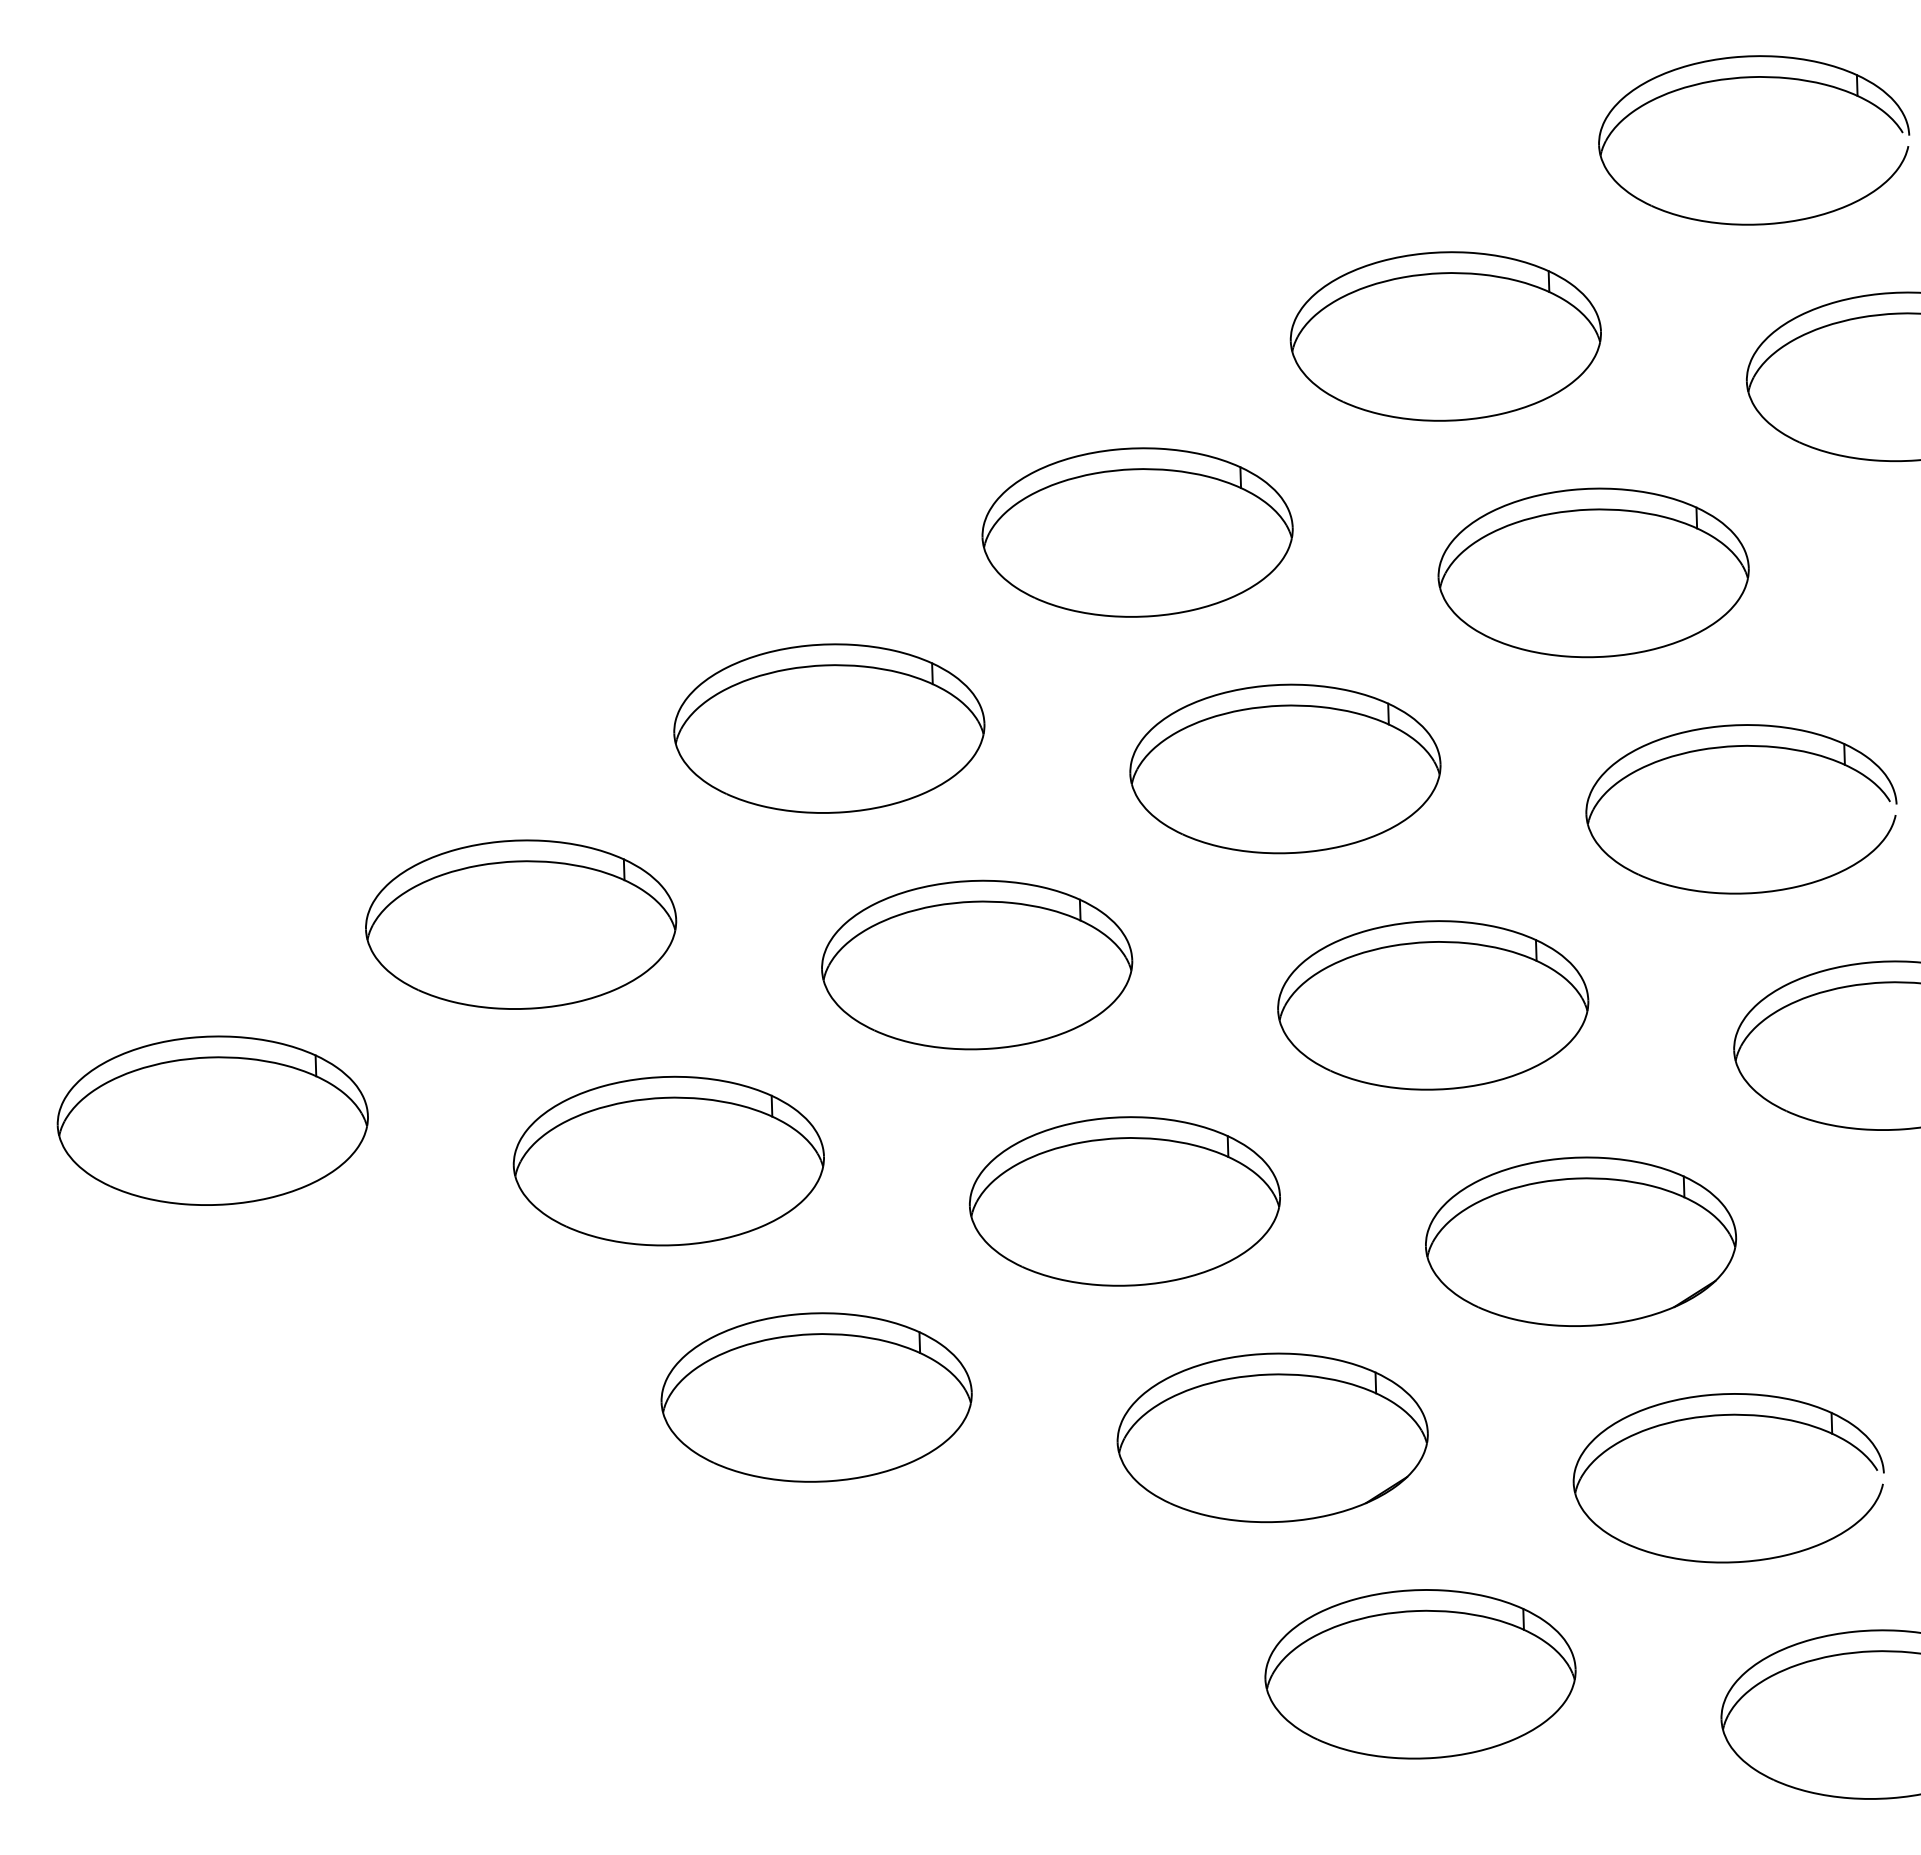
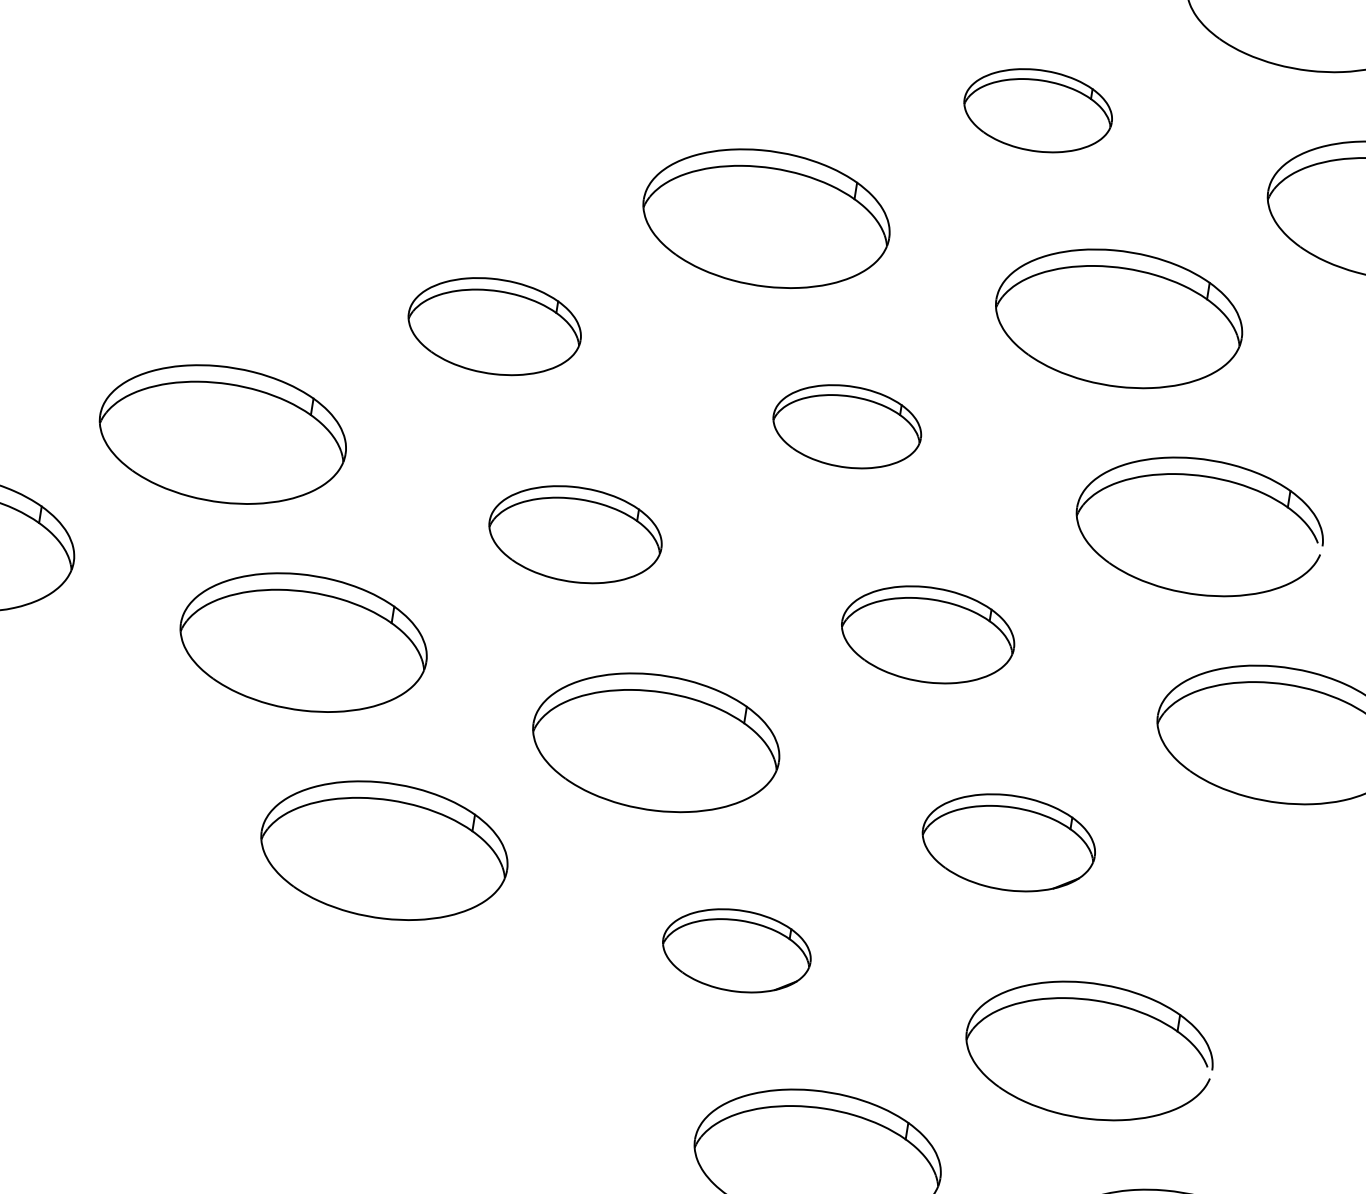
part: (1445, 336) -> (1038, 110), size x0.6
part: (829, 728) -> (494, 326), size x0.7
part: (1285, 768) -> (847, 426), size x0.6
part: (977, 964) -> (575, 534), size x0.7
part: (1433, 1005) -> (928, 634), size x0.7
part: (1581, 1241) -> (1009, 842), size x0.7
part: (1272, 1437) -> (736, 950), size x0.6

